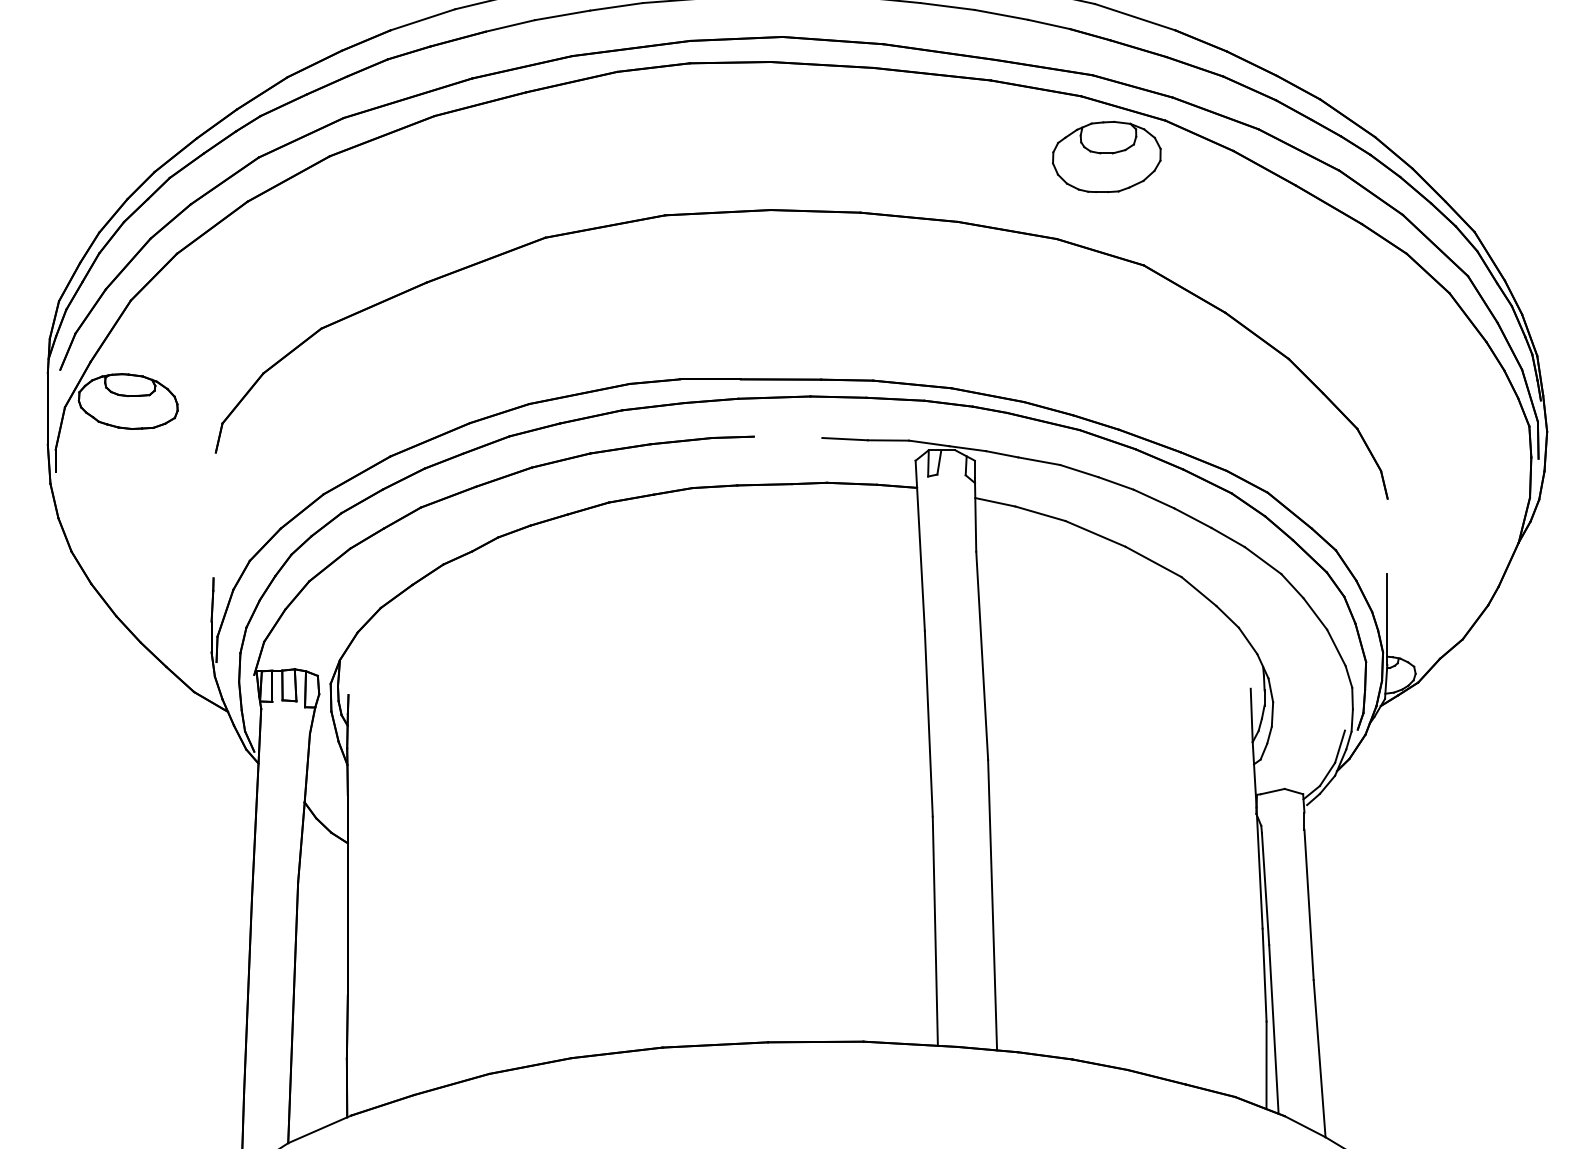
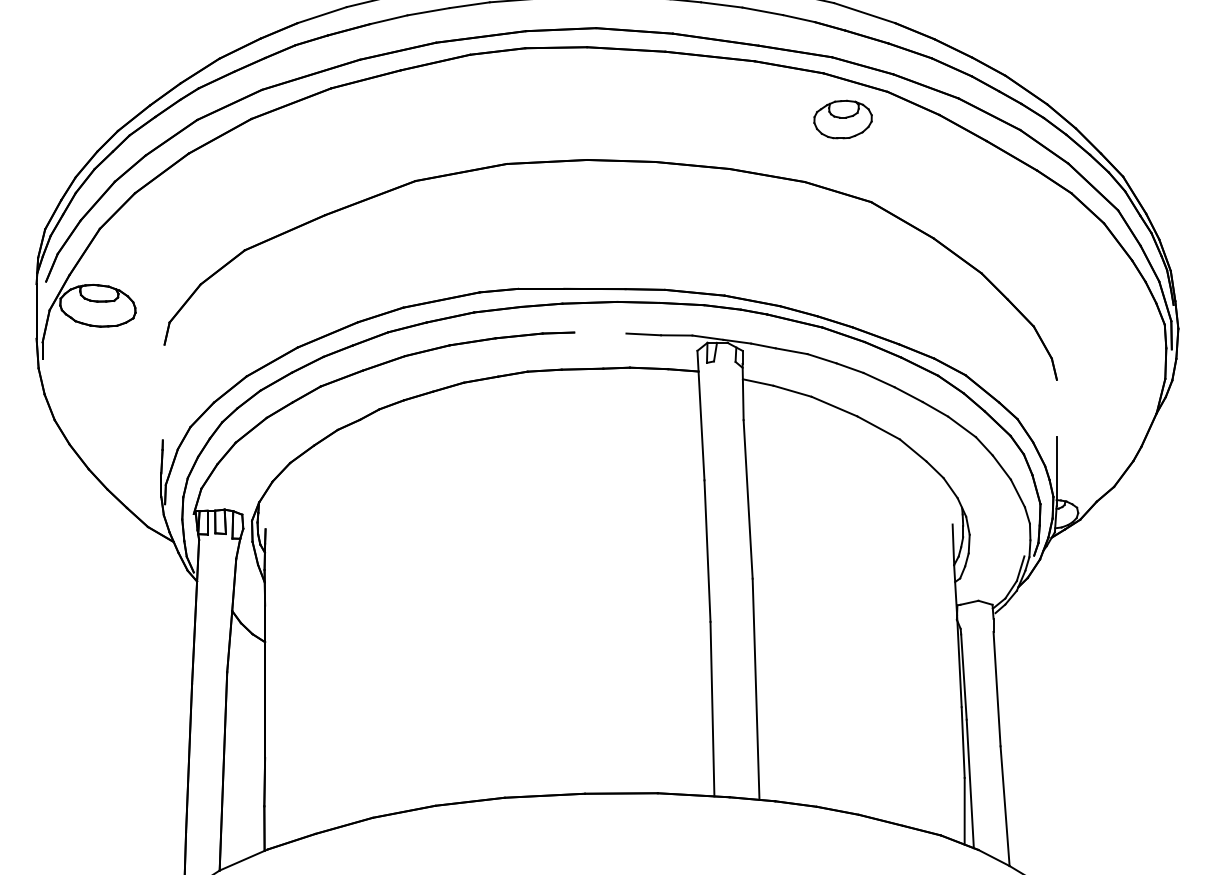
part: (1106, 156) -> (842, 119), size x0.7

